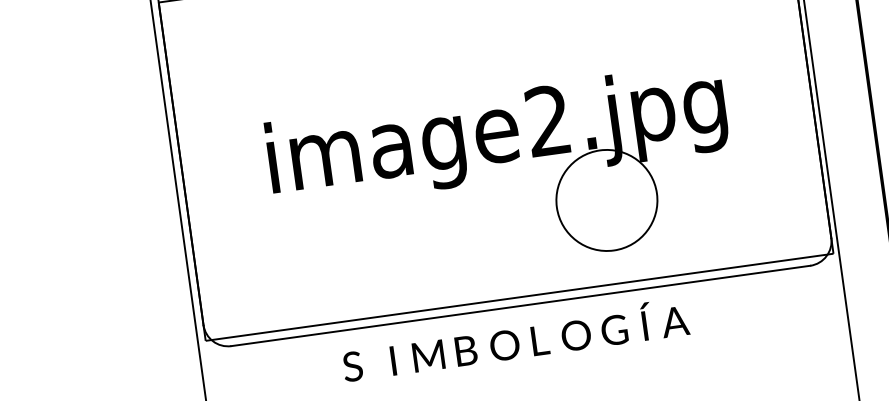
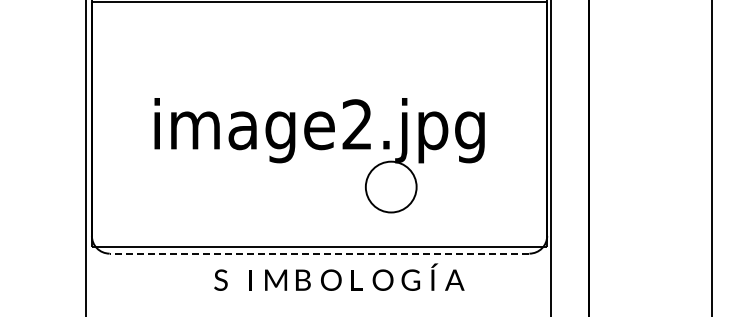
circle: (605, 199) -> (390, 186), size x0.7
line: (520, 305) -> (319, 253), solid -> dashed
text: (515, 338) -> (339, 276), moved

